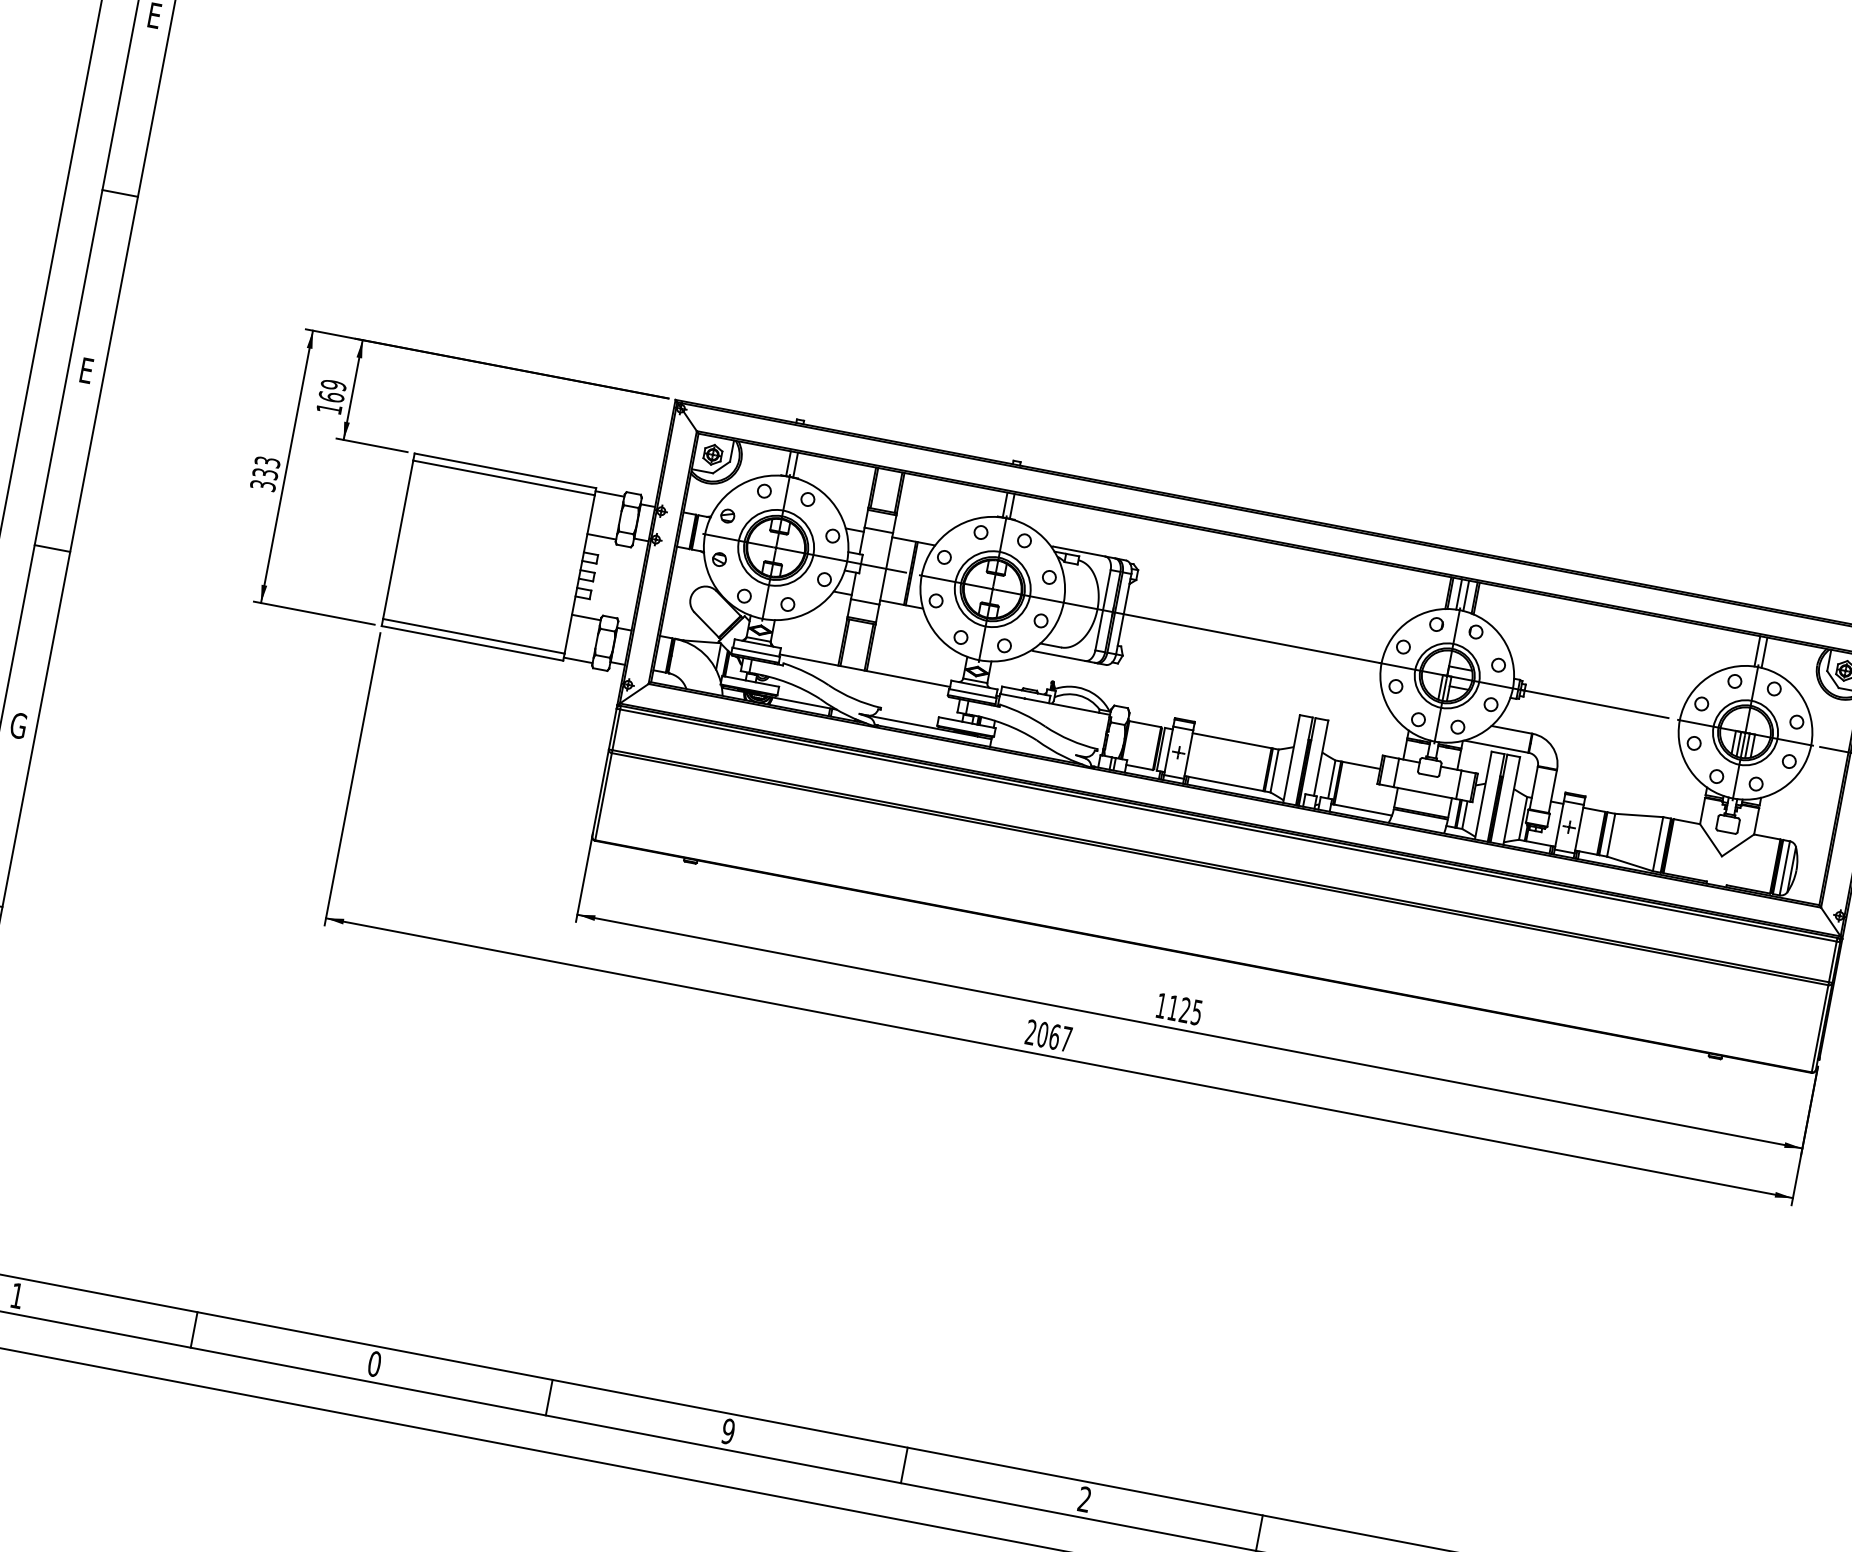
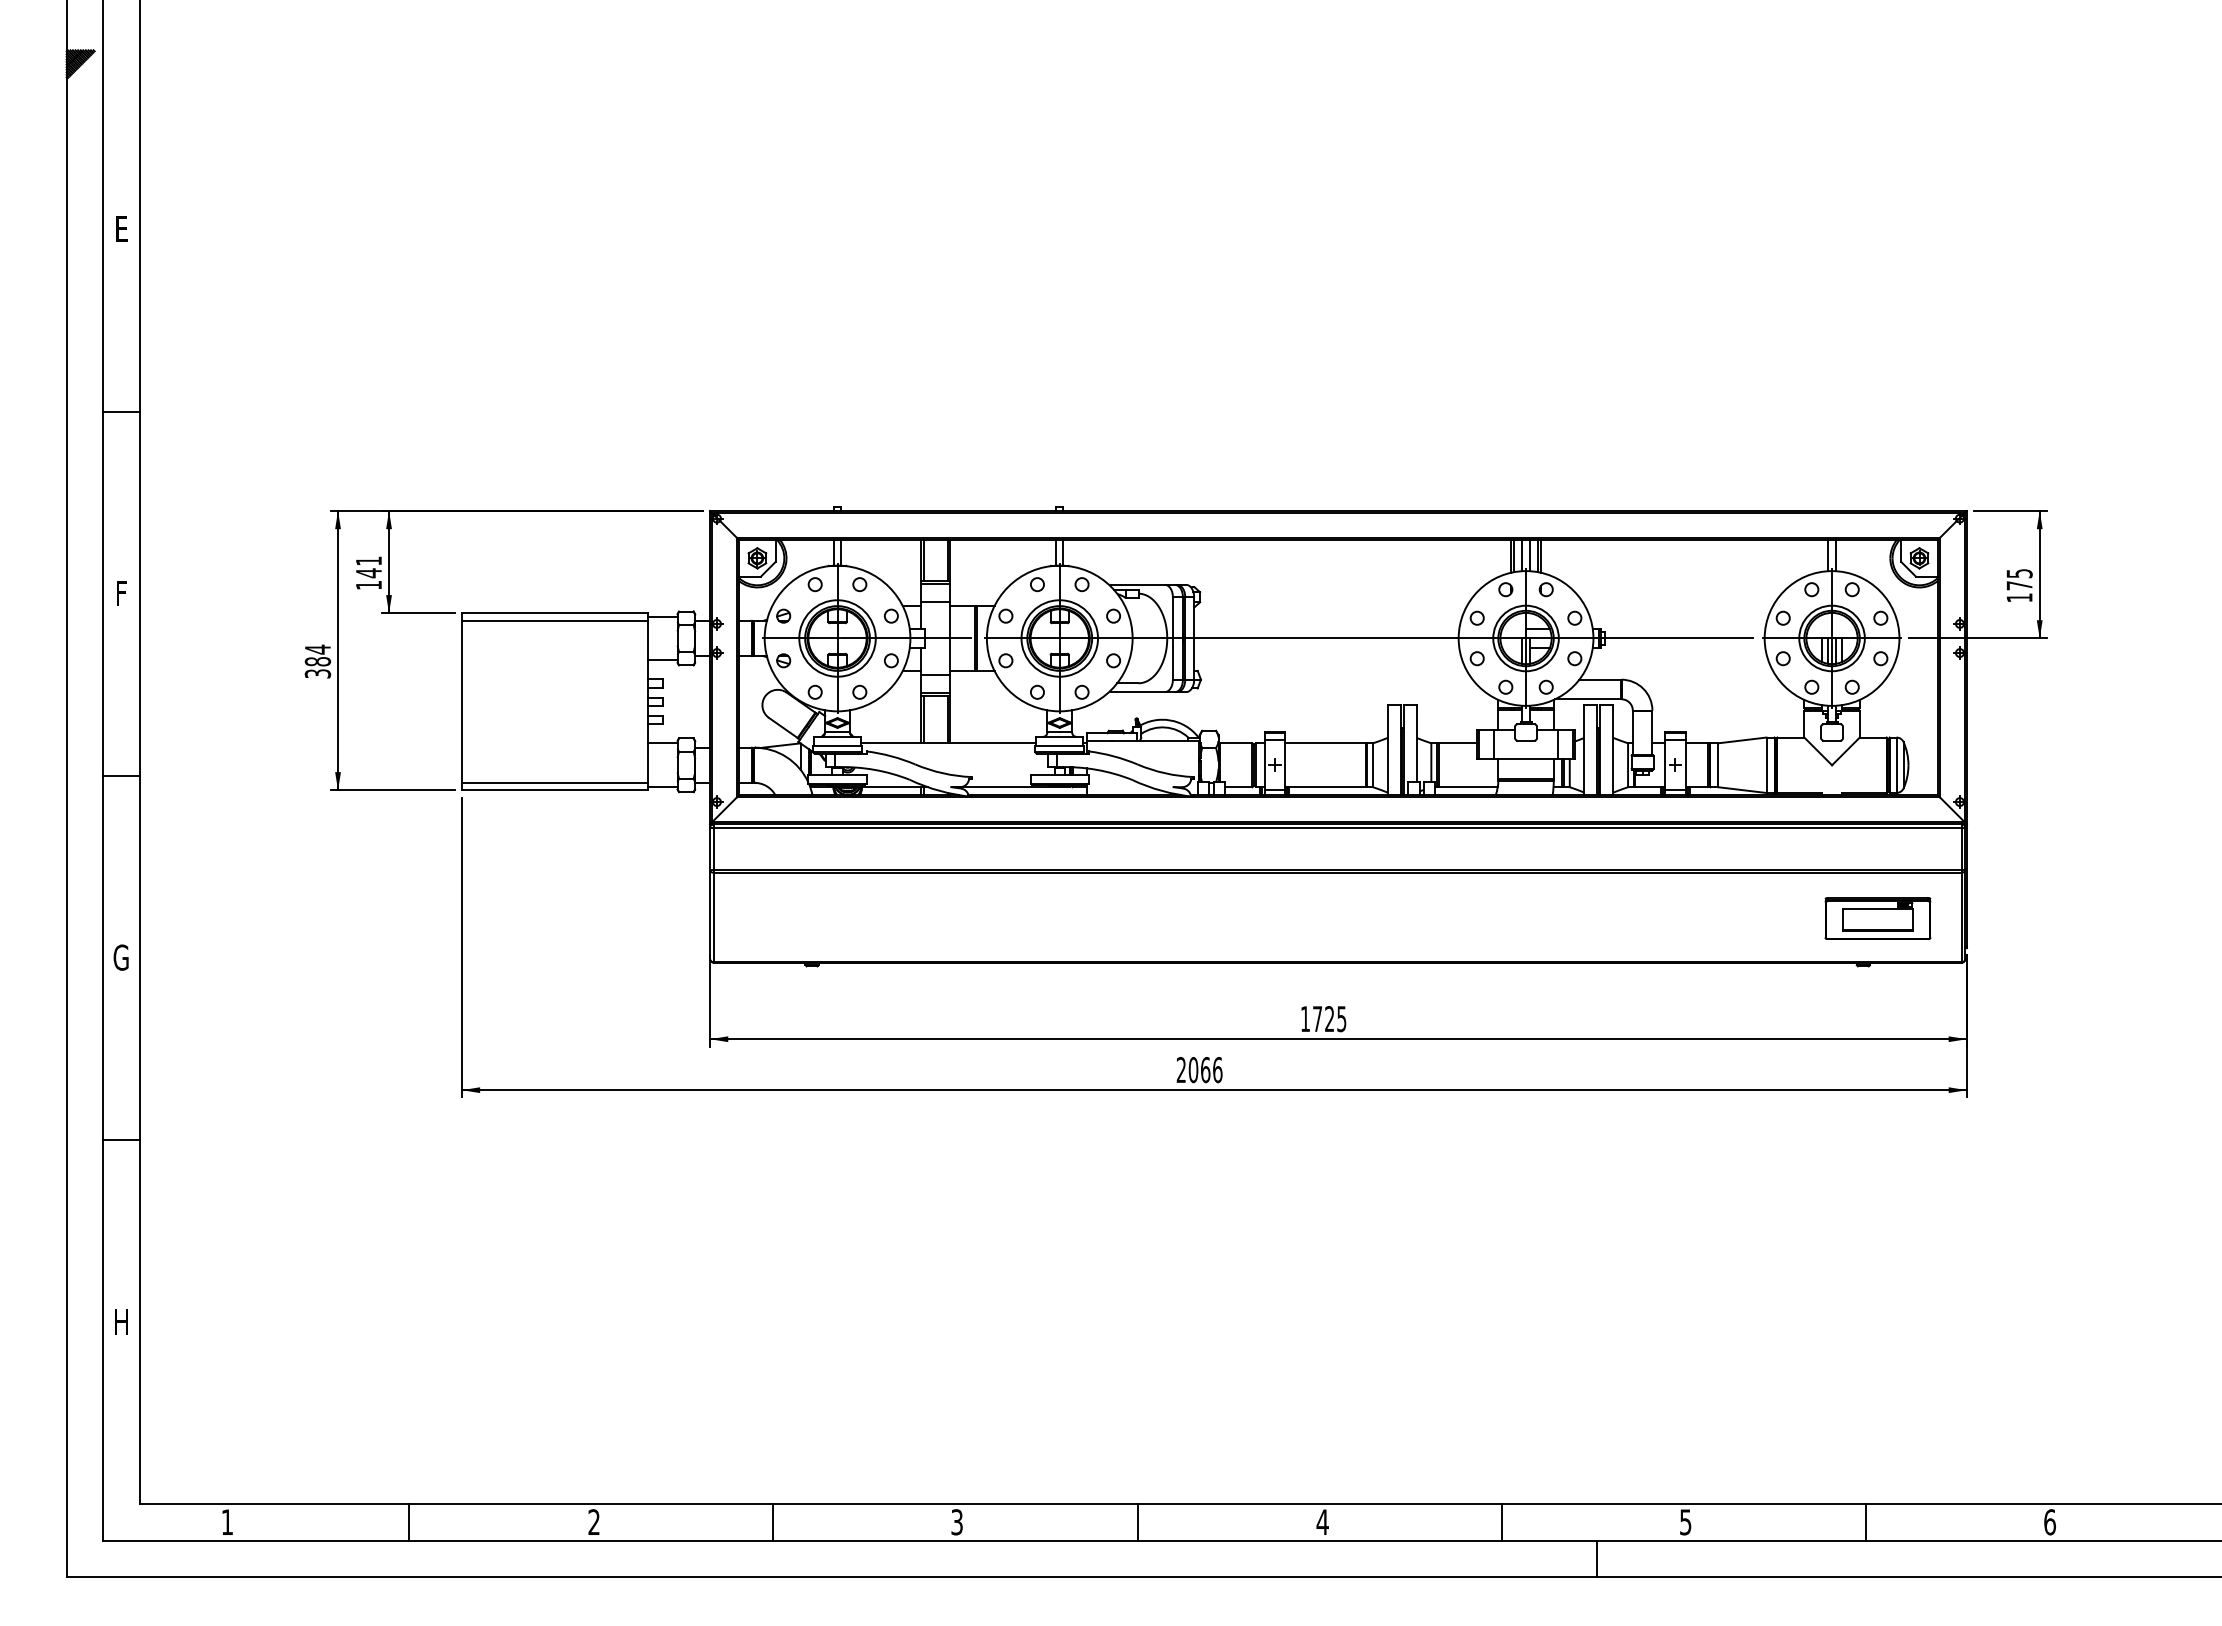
text: (86, 370) -> (121, 593), E -> F
text: (332, 391) -> (368, 567), 169 -> 141
text: (266, 467) -> (317, 655), 333 -> 384
text: (1173, 1007) -> (1317, 1018), 1125 -> 1725
part: (1737, 1014) -> (1877, 918), added
text: (1066, 1039) -> (1217, 1070), 2067 -> 2066
text: (374, 1364) -> (594, 1522), 0 -> 2
text: (727, 1431) -> (956, 1522), 9 -> 3
text: (1084, 1498) -> (1322, 1521), 2 -> 4

